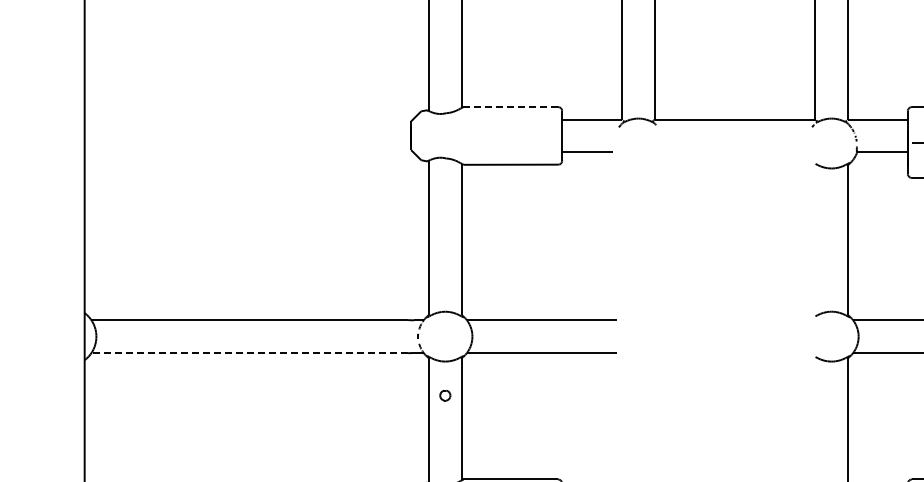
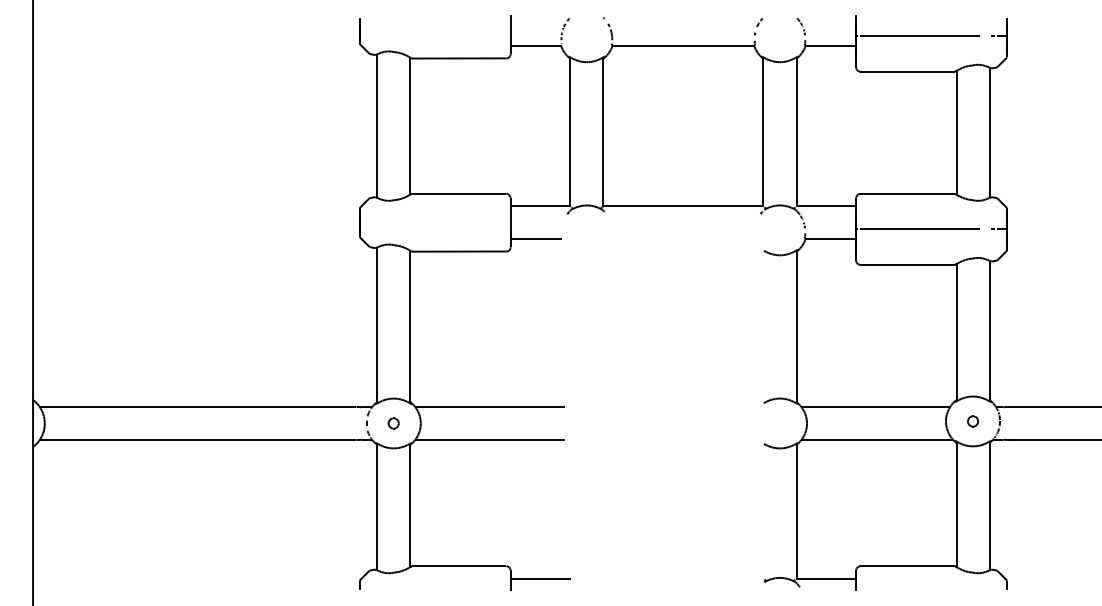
line: (511, 106) -> (459, 193), dashed -> solid
line: (249, 353) -> (197, 440), dashed -> solid
part: (445, 395) -> (393, 423), moved

